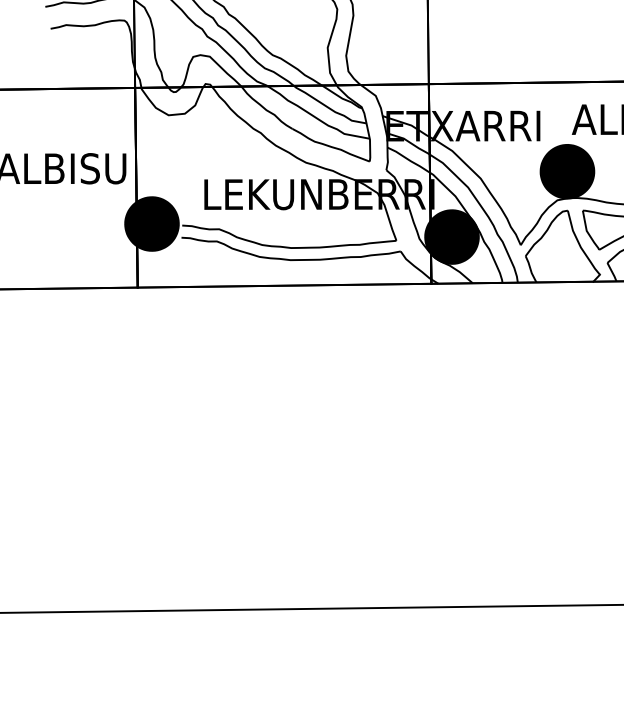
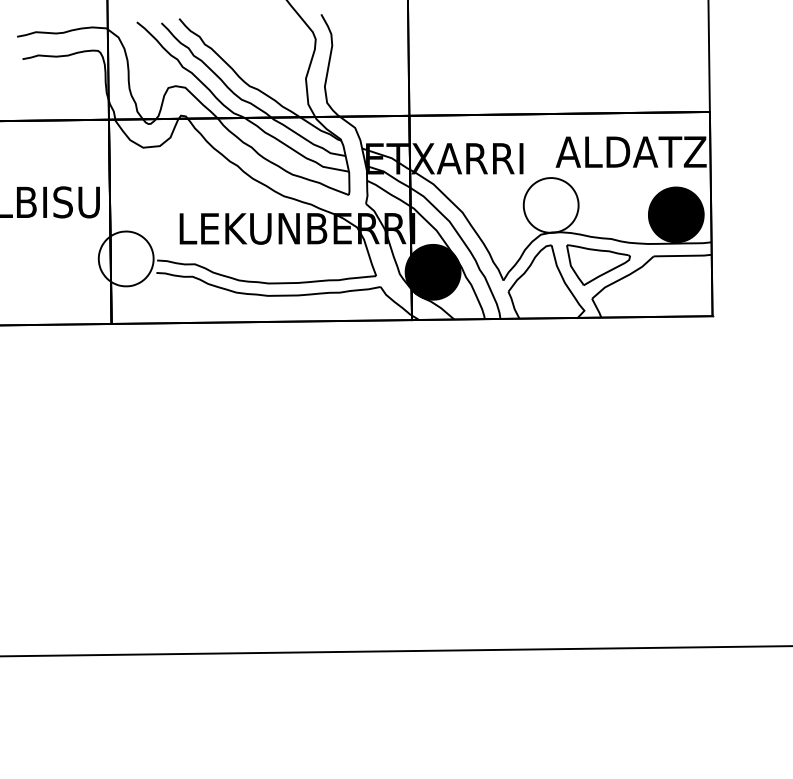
fill: (566, 171) -> (550, 205), removed
fill: (151, 223) -> (125, 258), removed

